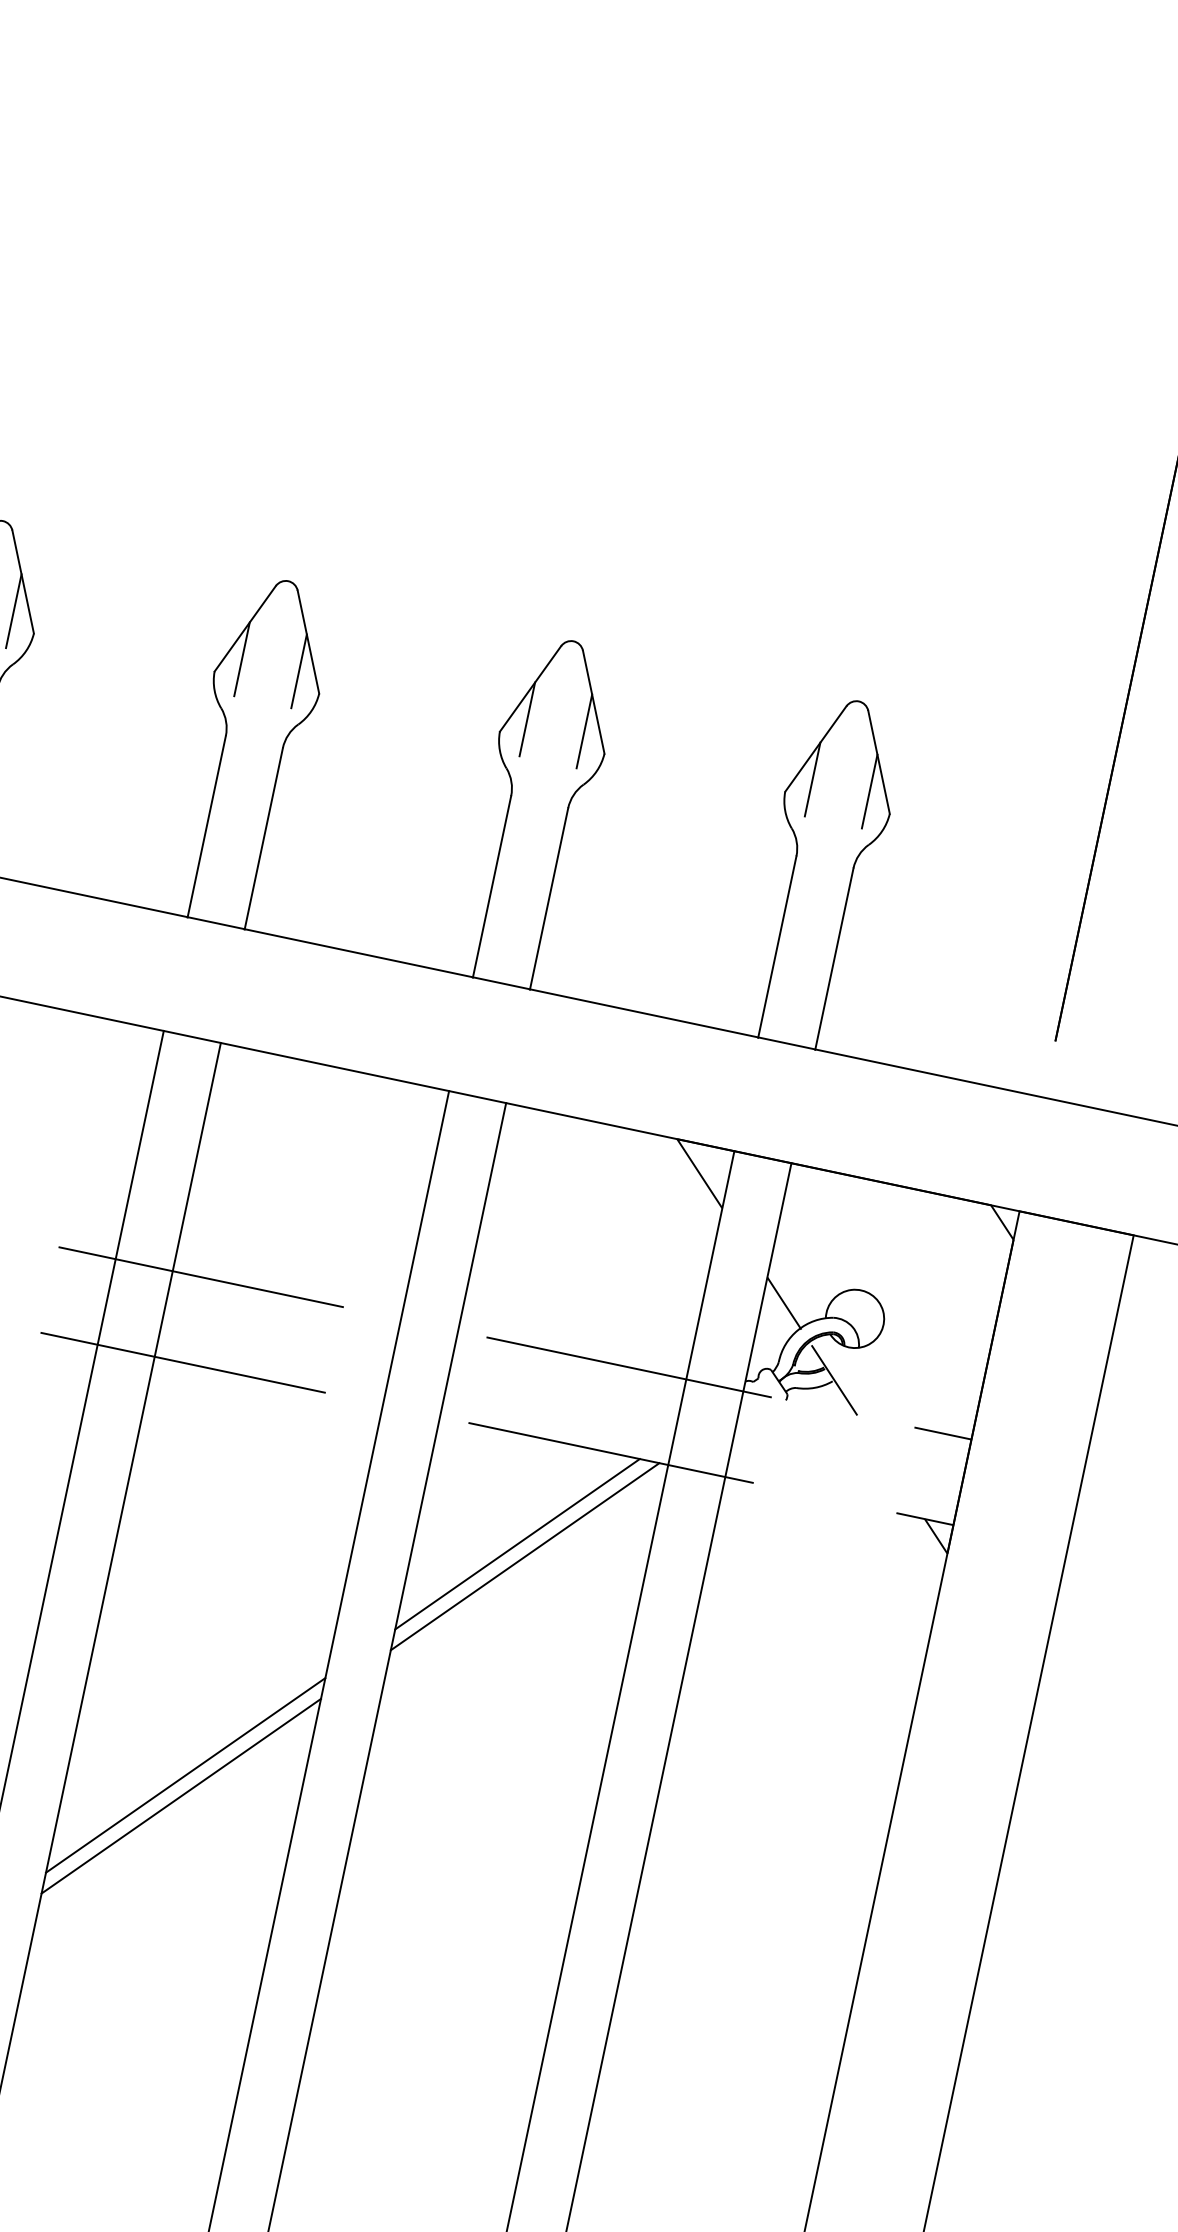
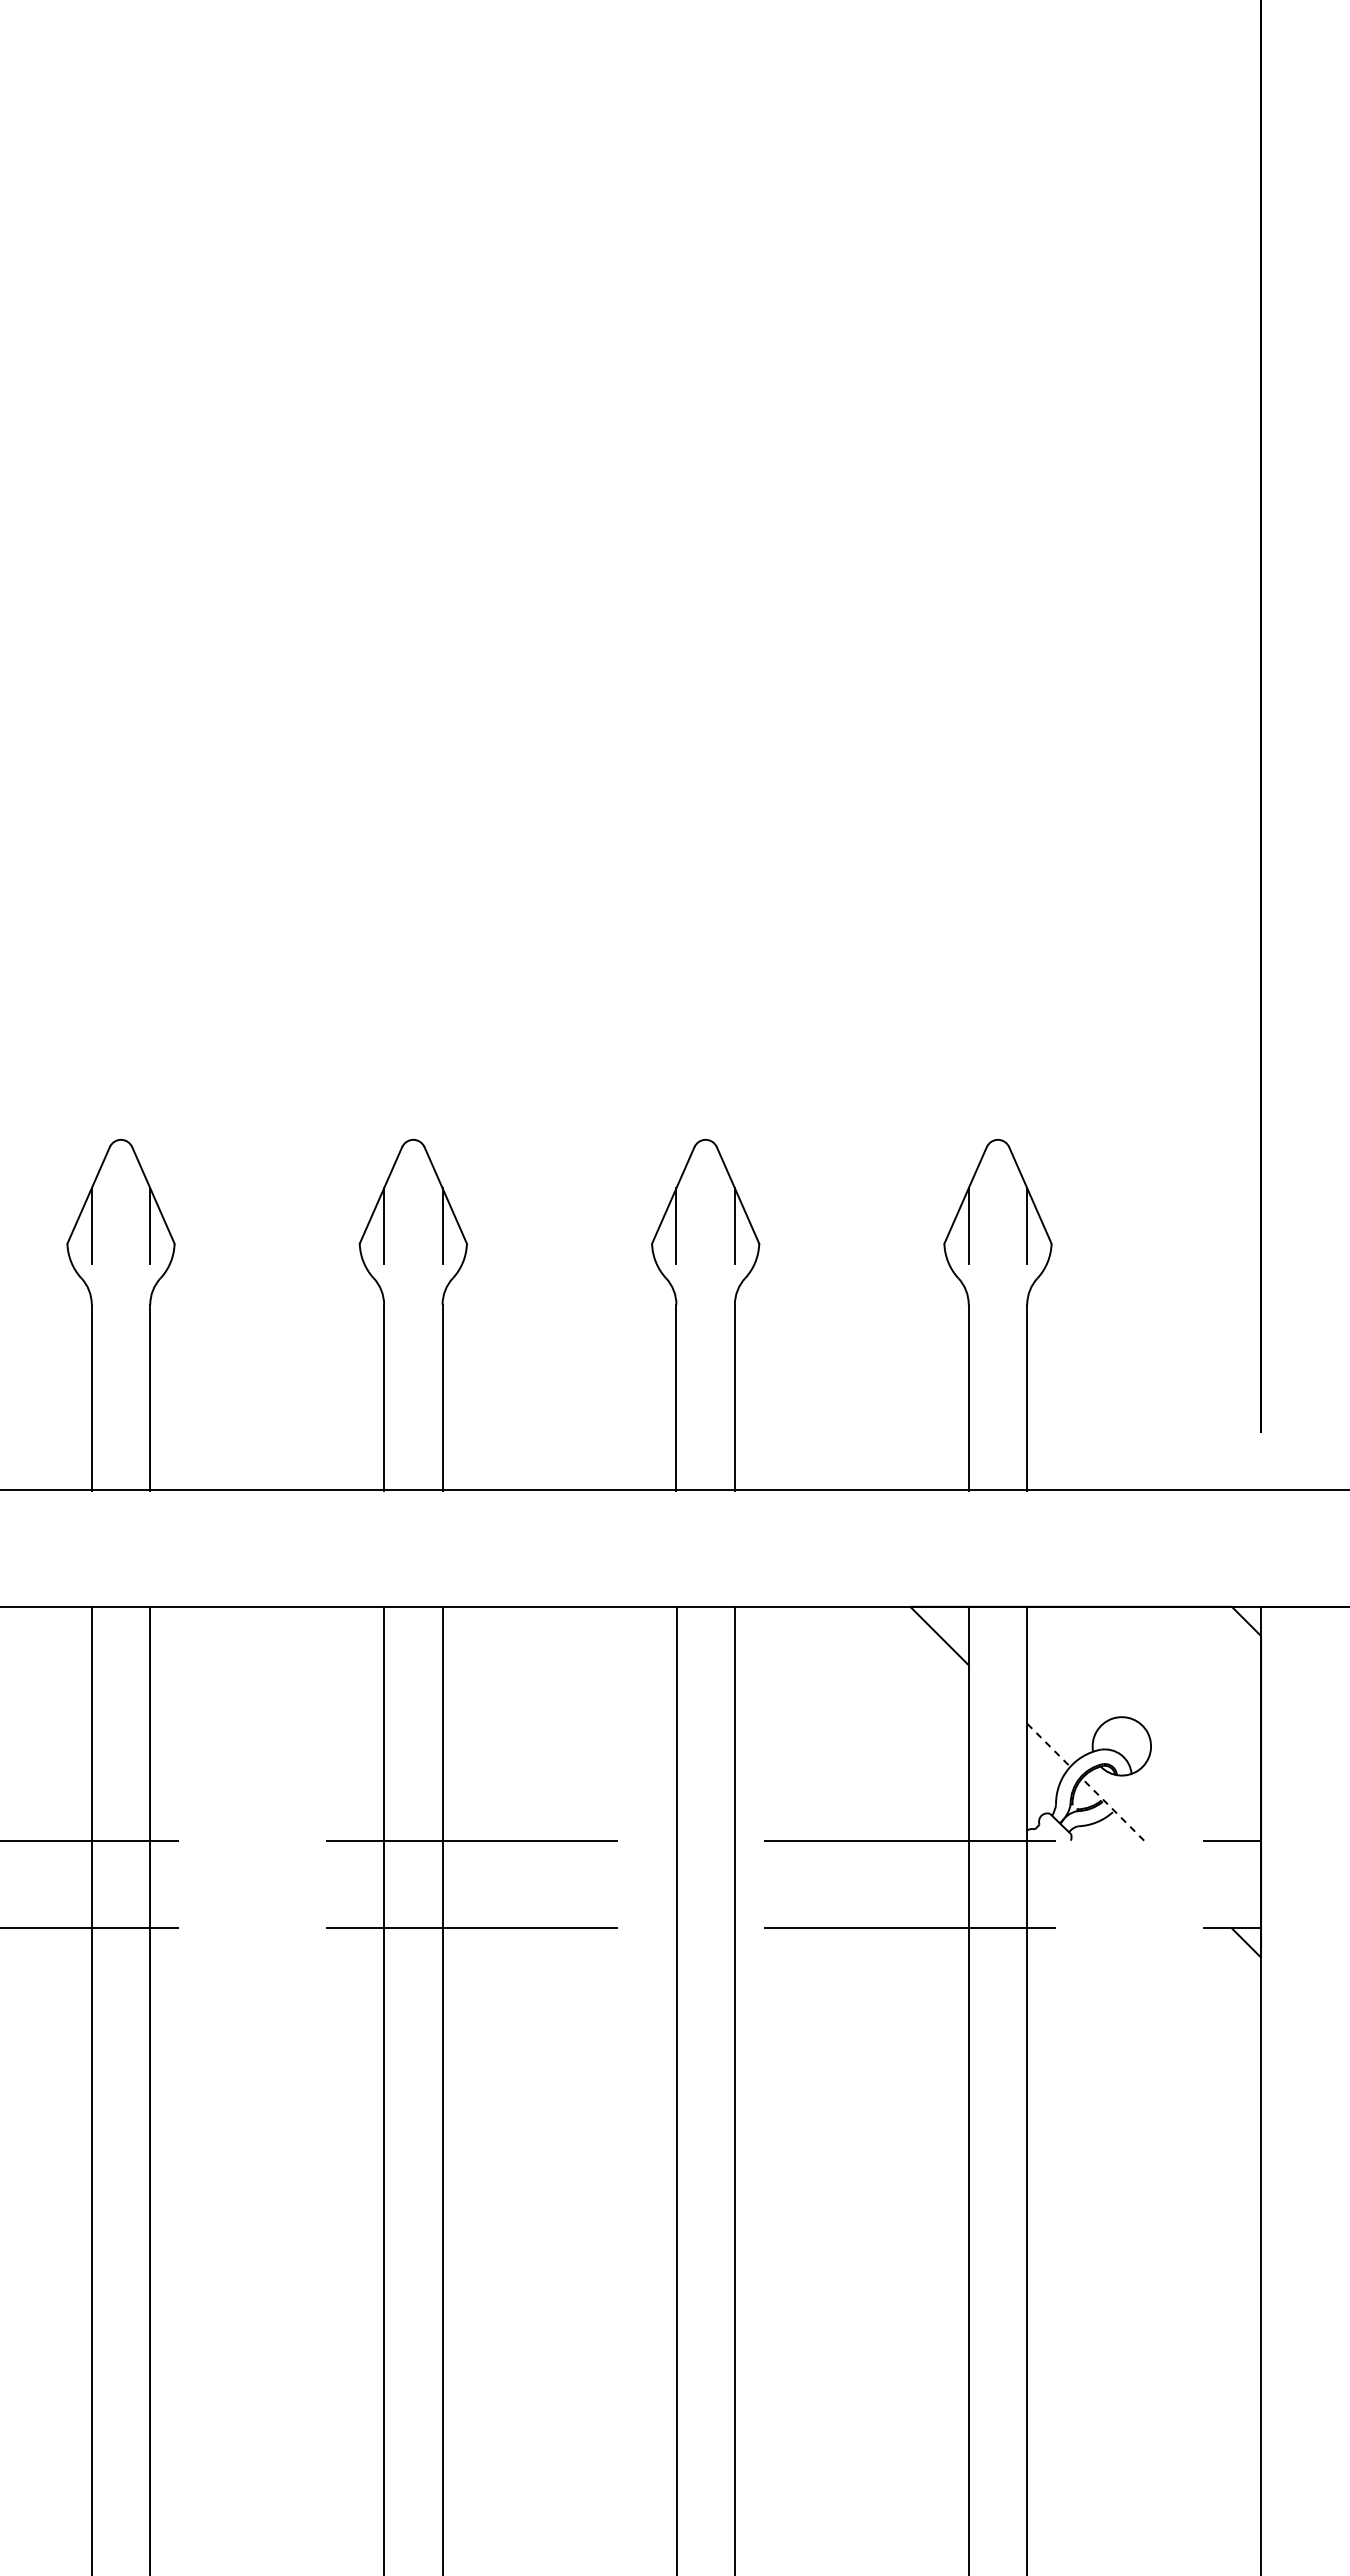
line: (784, 1304) -> (1049, 1746), solid -> dashed
line: (834, 1379) -> (1114, 1810), solid -> dashed
line: (517, 1544) -> (837, 2037), removed
line: (525, 1556) -> (847, 2047), removed
line: (185, 1775) -> (559, 2332), removed
line: (181, 1795) -> (559, 2353), removed

